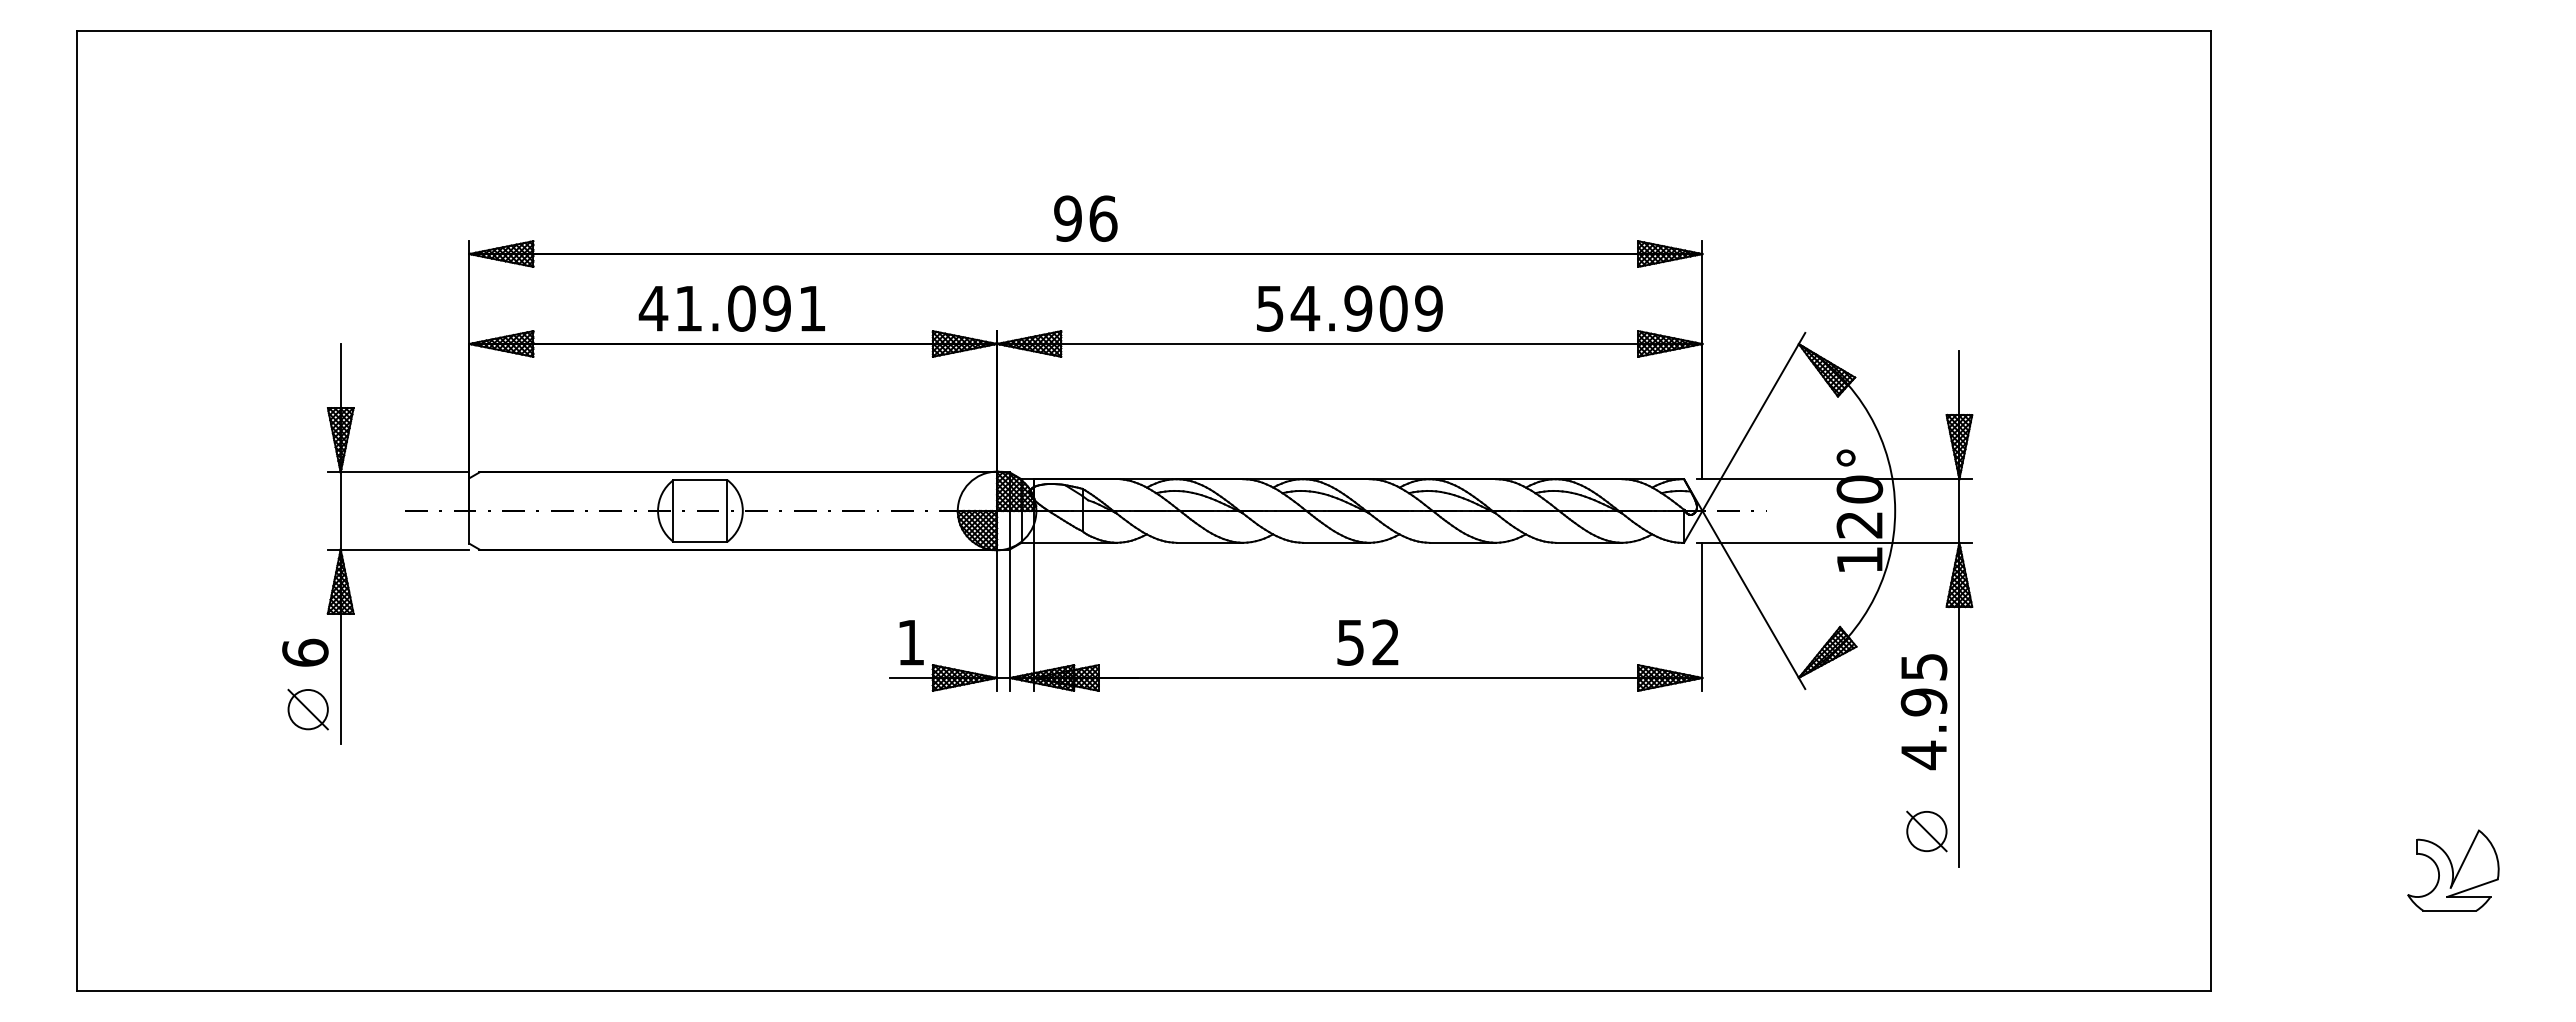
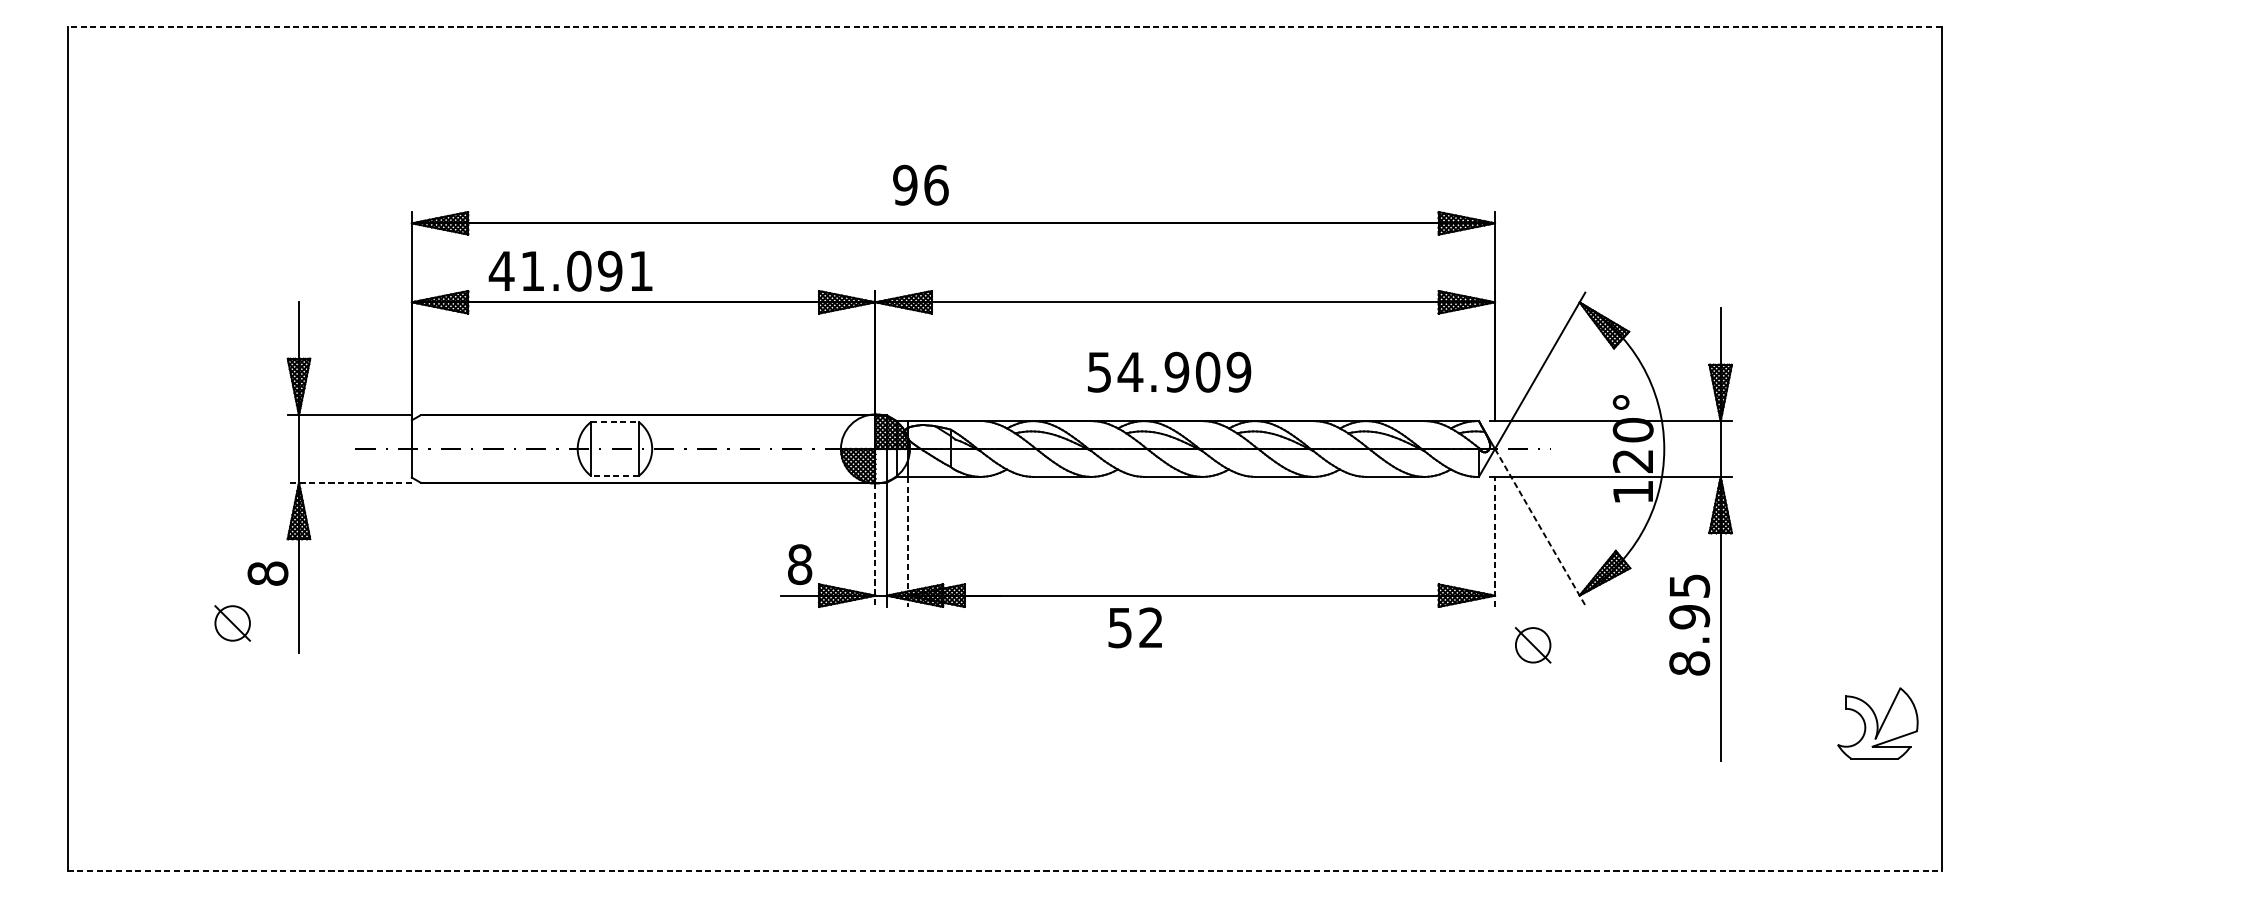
line: (1144, 30) -> (1004, 26), solid -> dashed
text: (1085, 218) -> (920, 185), moved
text: (731, 308) -> (570, 271), moved
text: (1349, 308) -> (1169, 372), moved
line: (700, 480) -> (614, 422), solid -> dashed
line: (700, 541) -> (614, 475), solid -> dashed
line: (398, 549) -> (349, 482), solid -> dashed
line: (1753, 600) -> (1539, 527), solid -> dashed
line: (1034, 616) -> (908, 541), solid -> dashed
line: (1702, 616) -> (1495, 541), solid -> dashed
line: (997, 620) -> (875, 545), solid -> dashed
text: (911, 642) -> (800, 564), 1 -> 8
text: (1367, 642) -> (1134, 627), moved
text: (305, 652) -> (268, 573), 6 -> 8
part: (307, 709) -> (232, 623), moved
text: (1923, 755) -> (1689, 663), 4.95 -> 8.95
part: (1926, 831) -> (1532, 645), moved
part: (2453, 870) -> (1877, 723), moved
line: (1144, 991) -> (1004, 871), solid -> dashed

